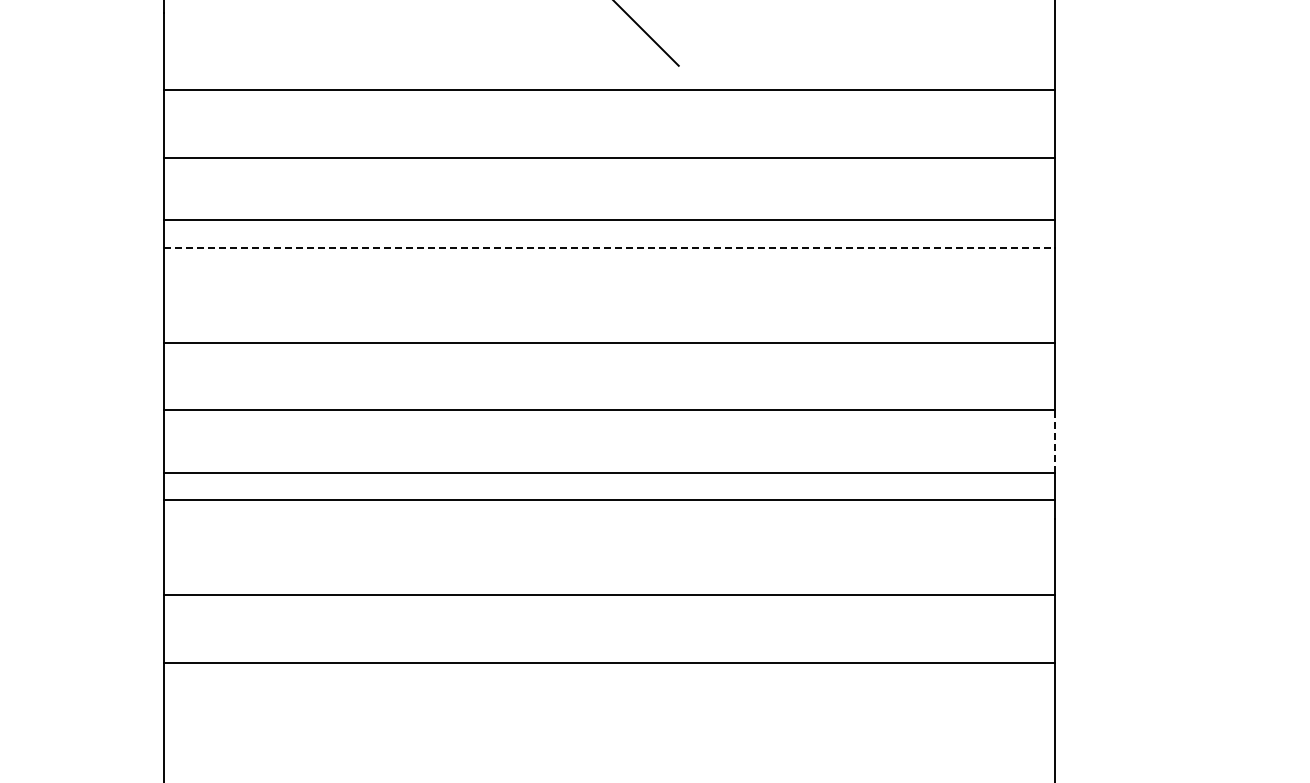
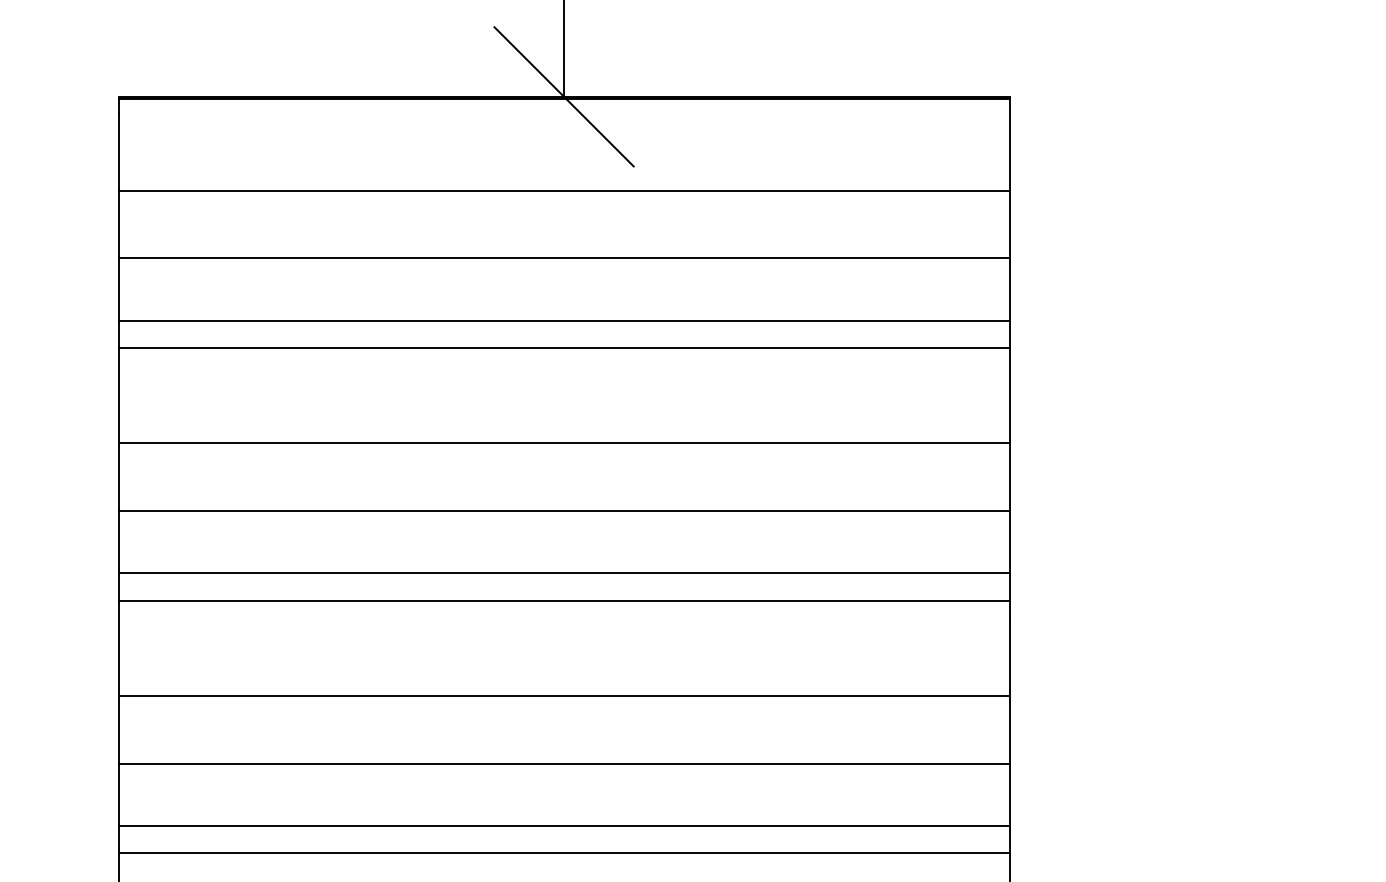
line: (609, 247) -> (564, 348), dashed -> solid
line: (1054, 440) -> (1009, 541), dashed -> solid
line: (608, 724) -> (563, 825), added
line: (608, 752) -> (563, 853), added

